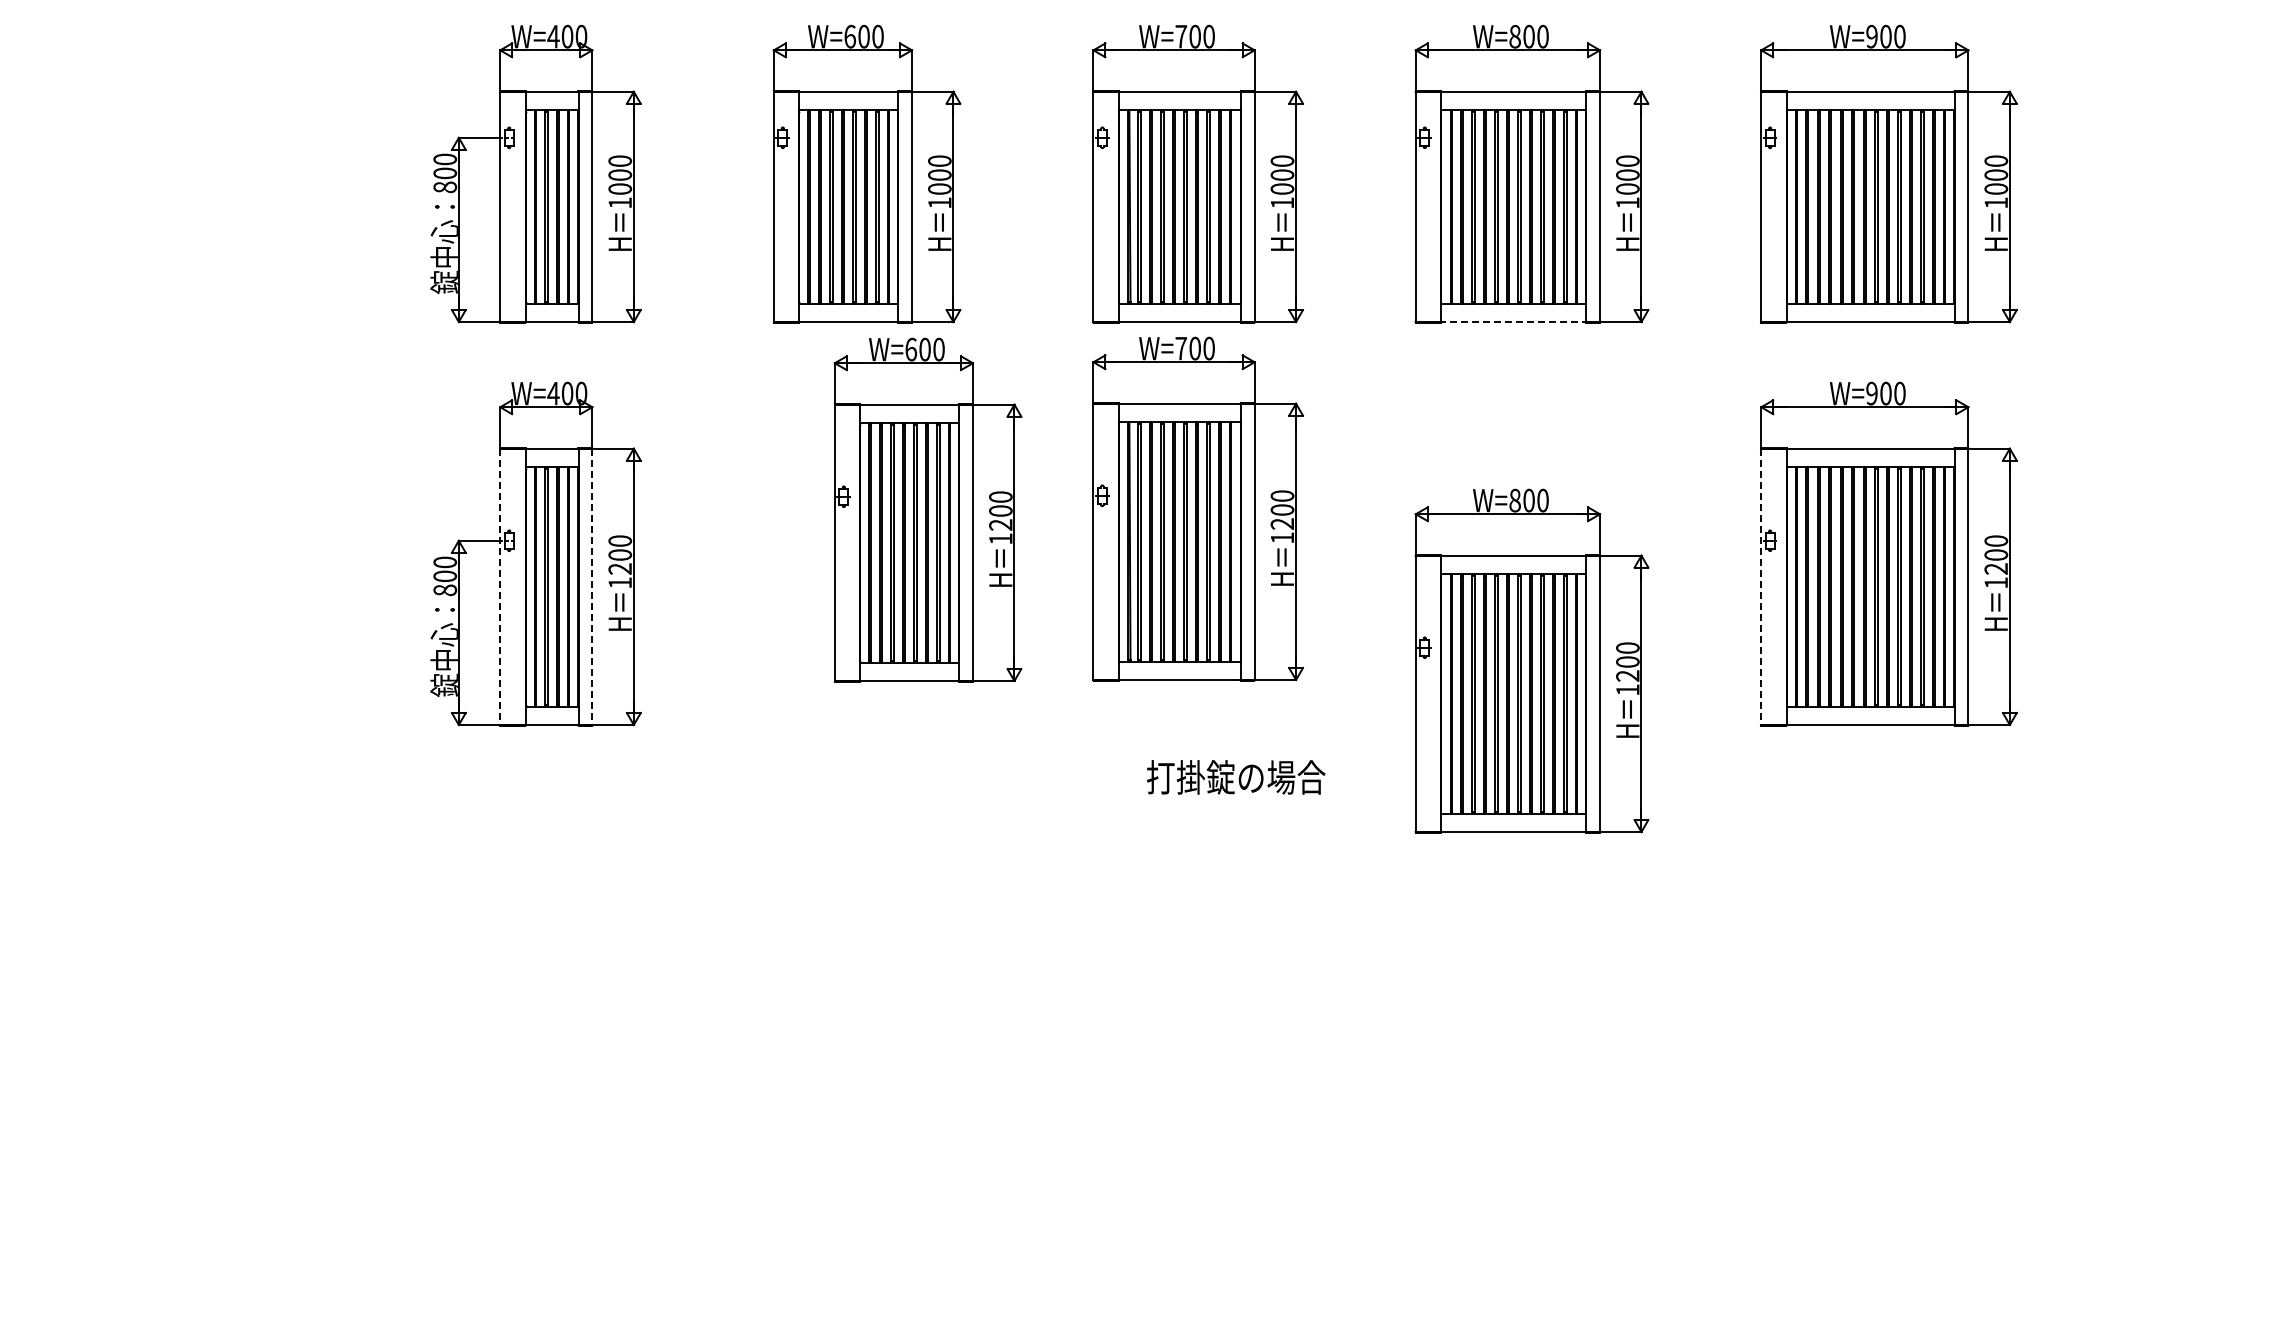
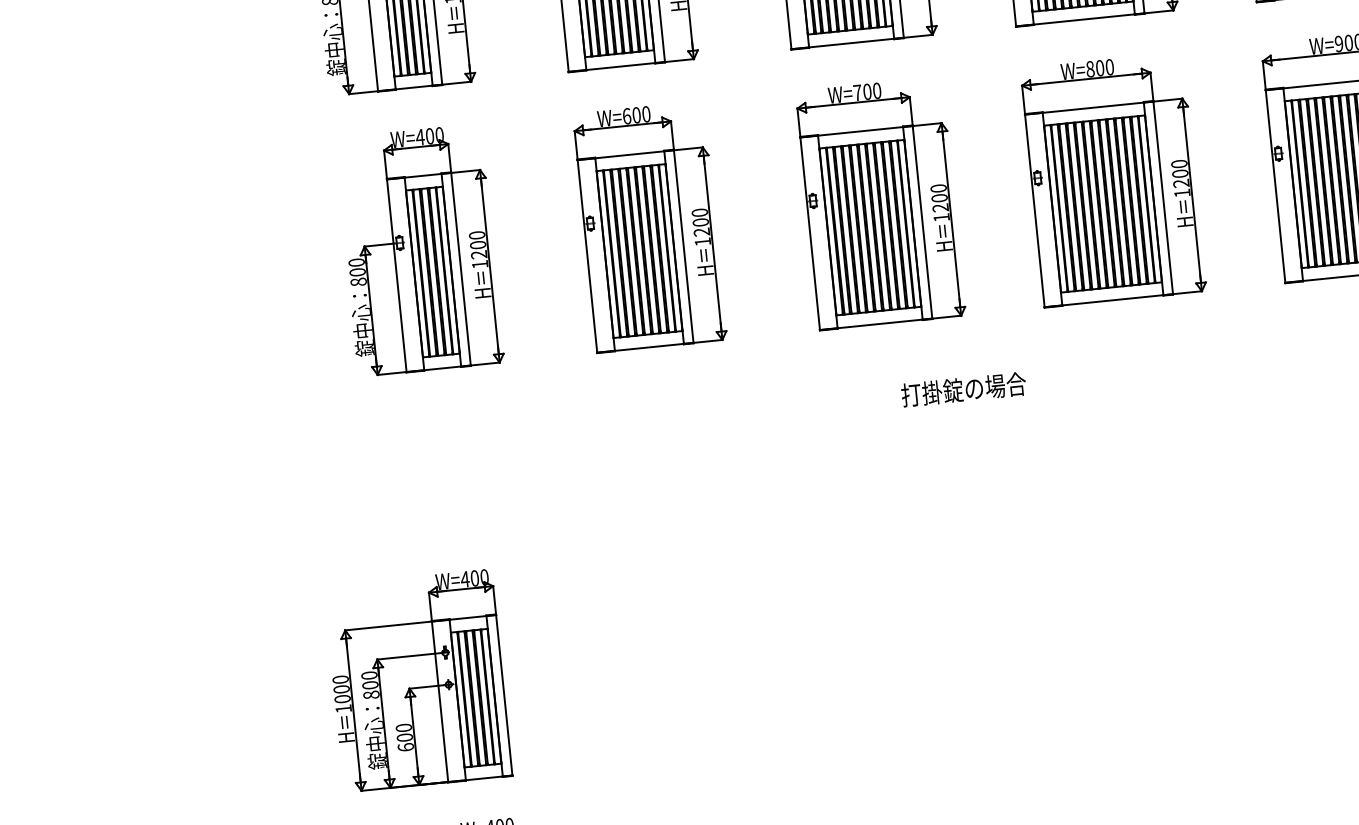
line: (1507, 322) -> (1080, 20), dashed -> solid
part: (1197, 508) -> (880, 203), moved
part: (927, 509) -> (649, 226), moved
line: (500, 587) -> (397, 276), dashed -> solid
line: (592, 587) -> (461, 269), dashed -> solid
line: (1761, 587) -> (1275, 186), dashed -> solid
part: (1531, 660) -> (1113, 179), moved
text: (1236, 777) -> (964, 389), moved
part: (471, 1165) -> (417, 681), added

